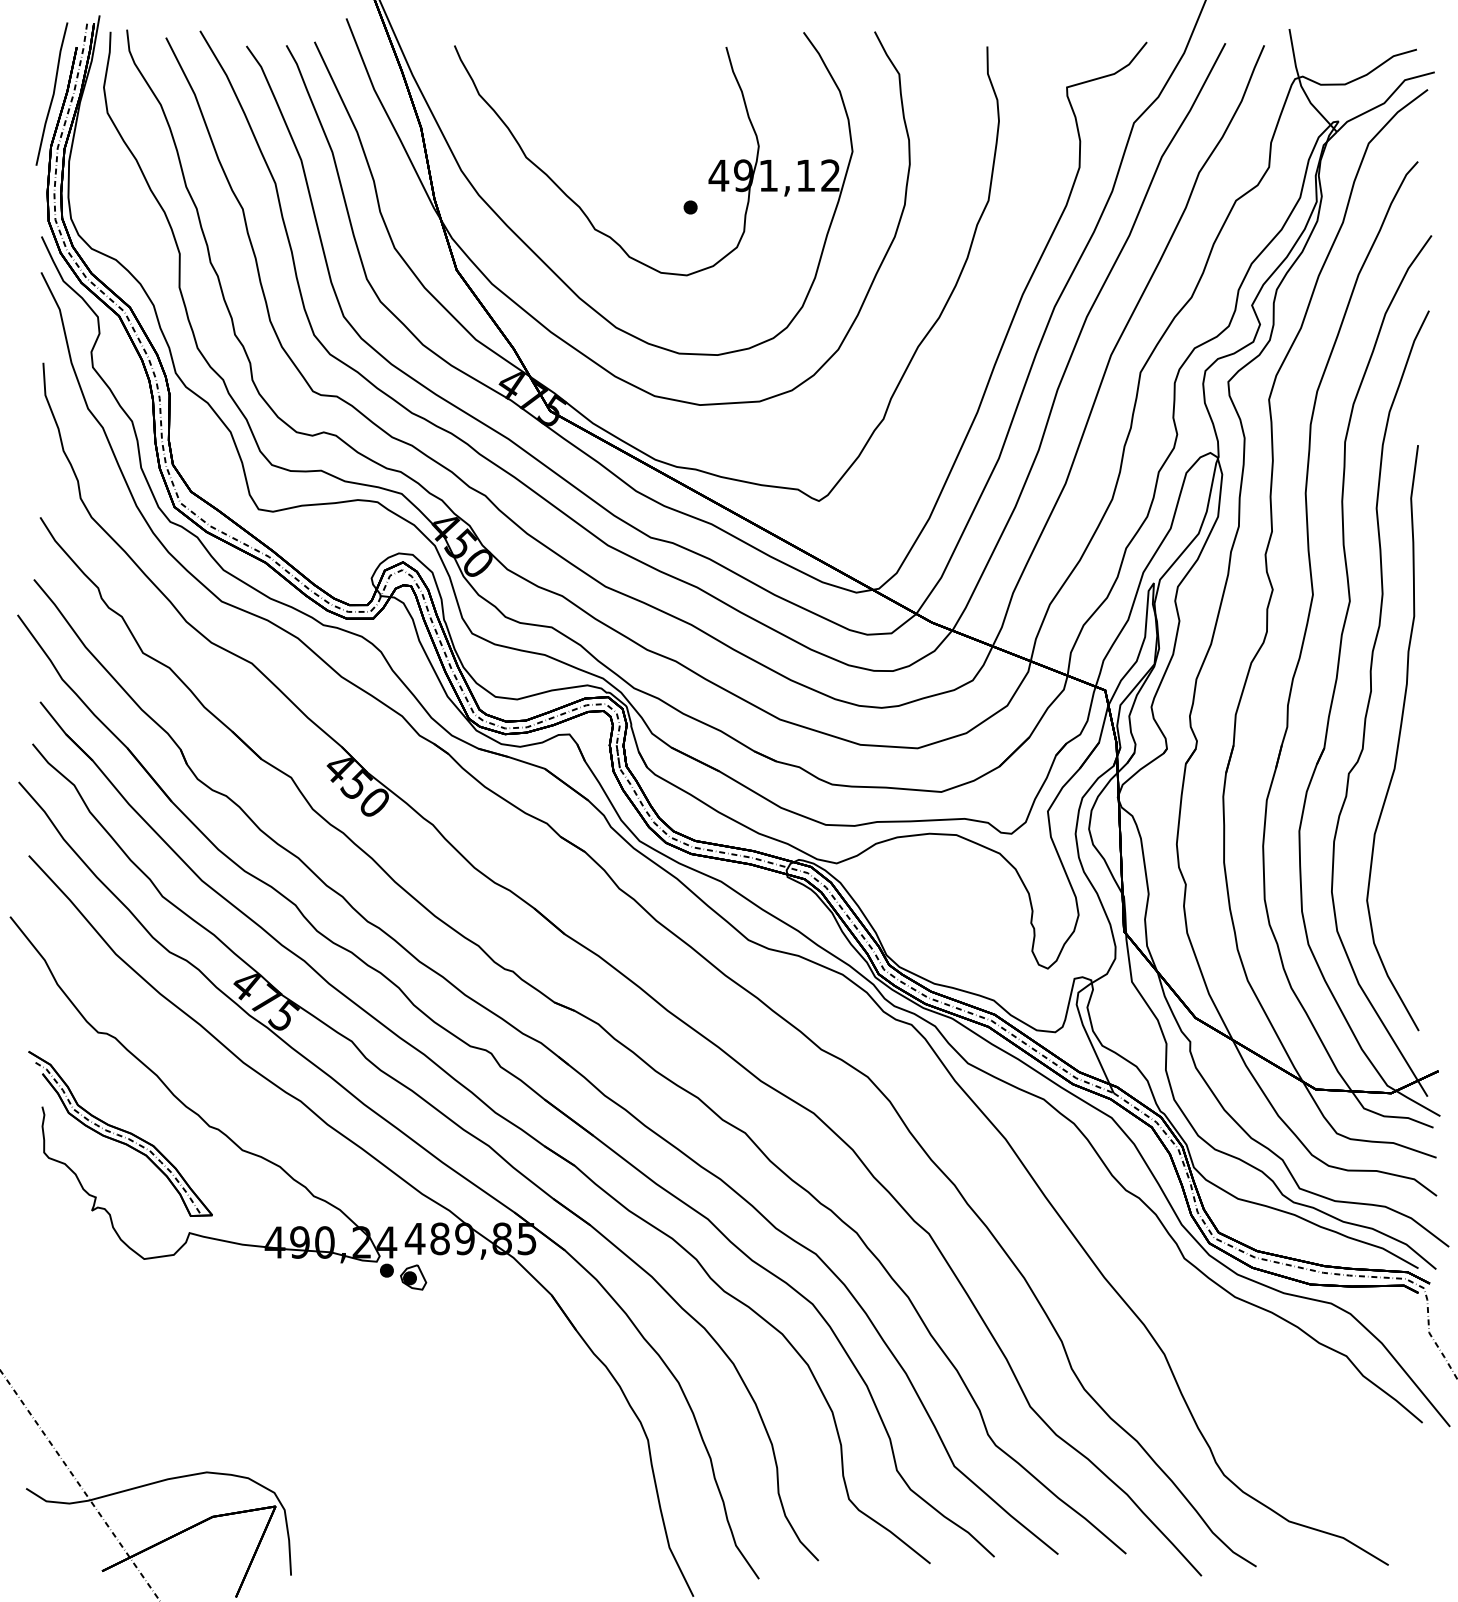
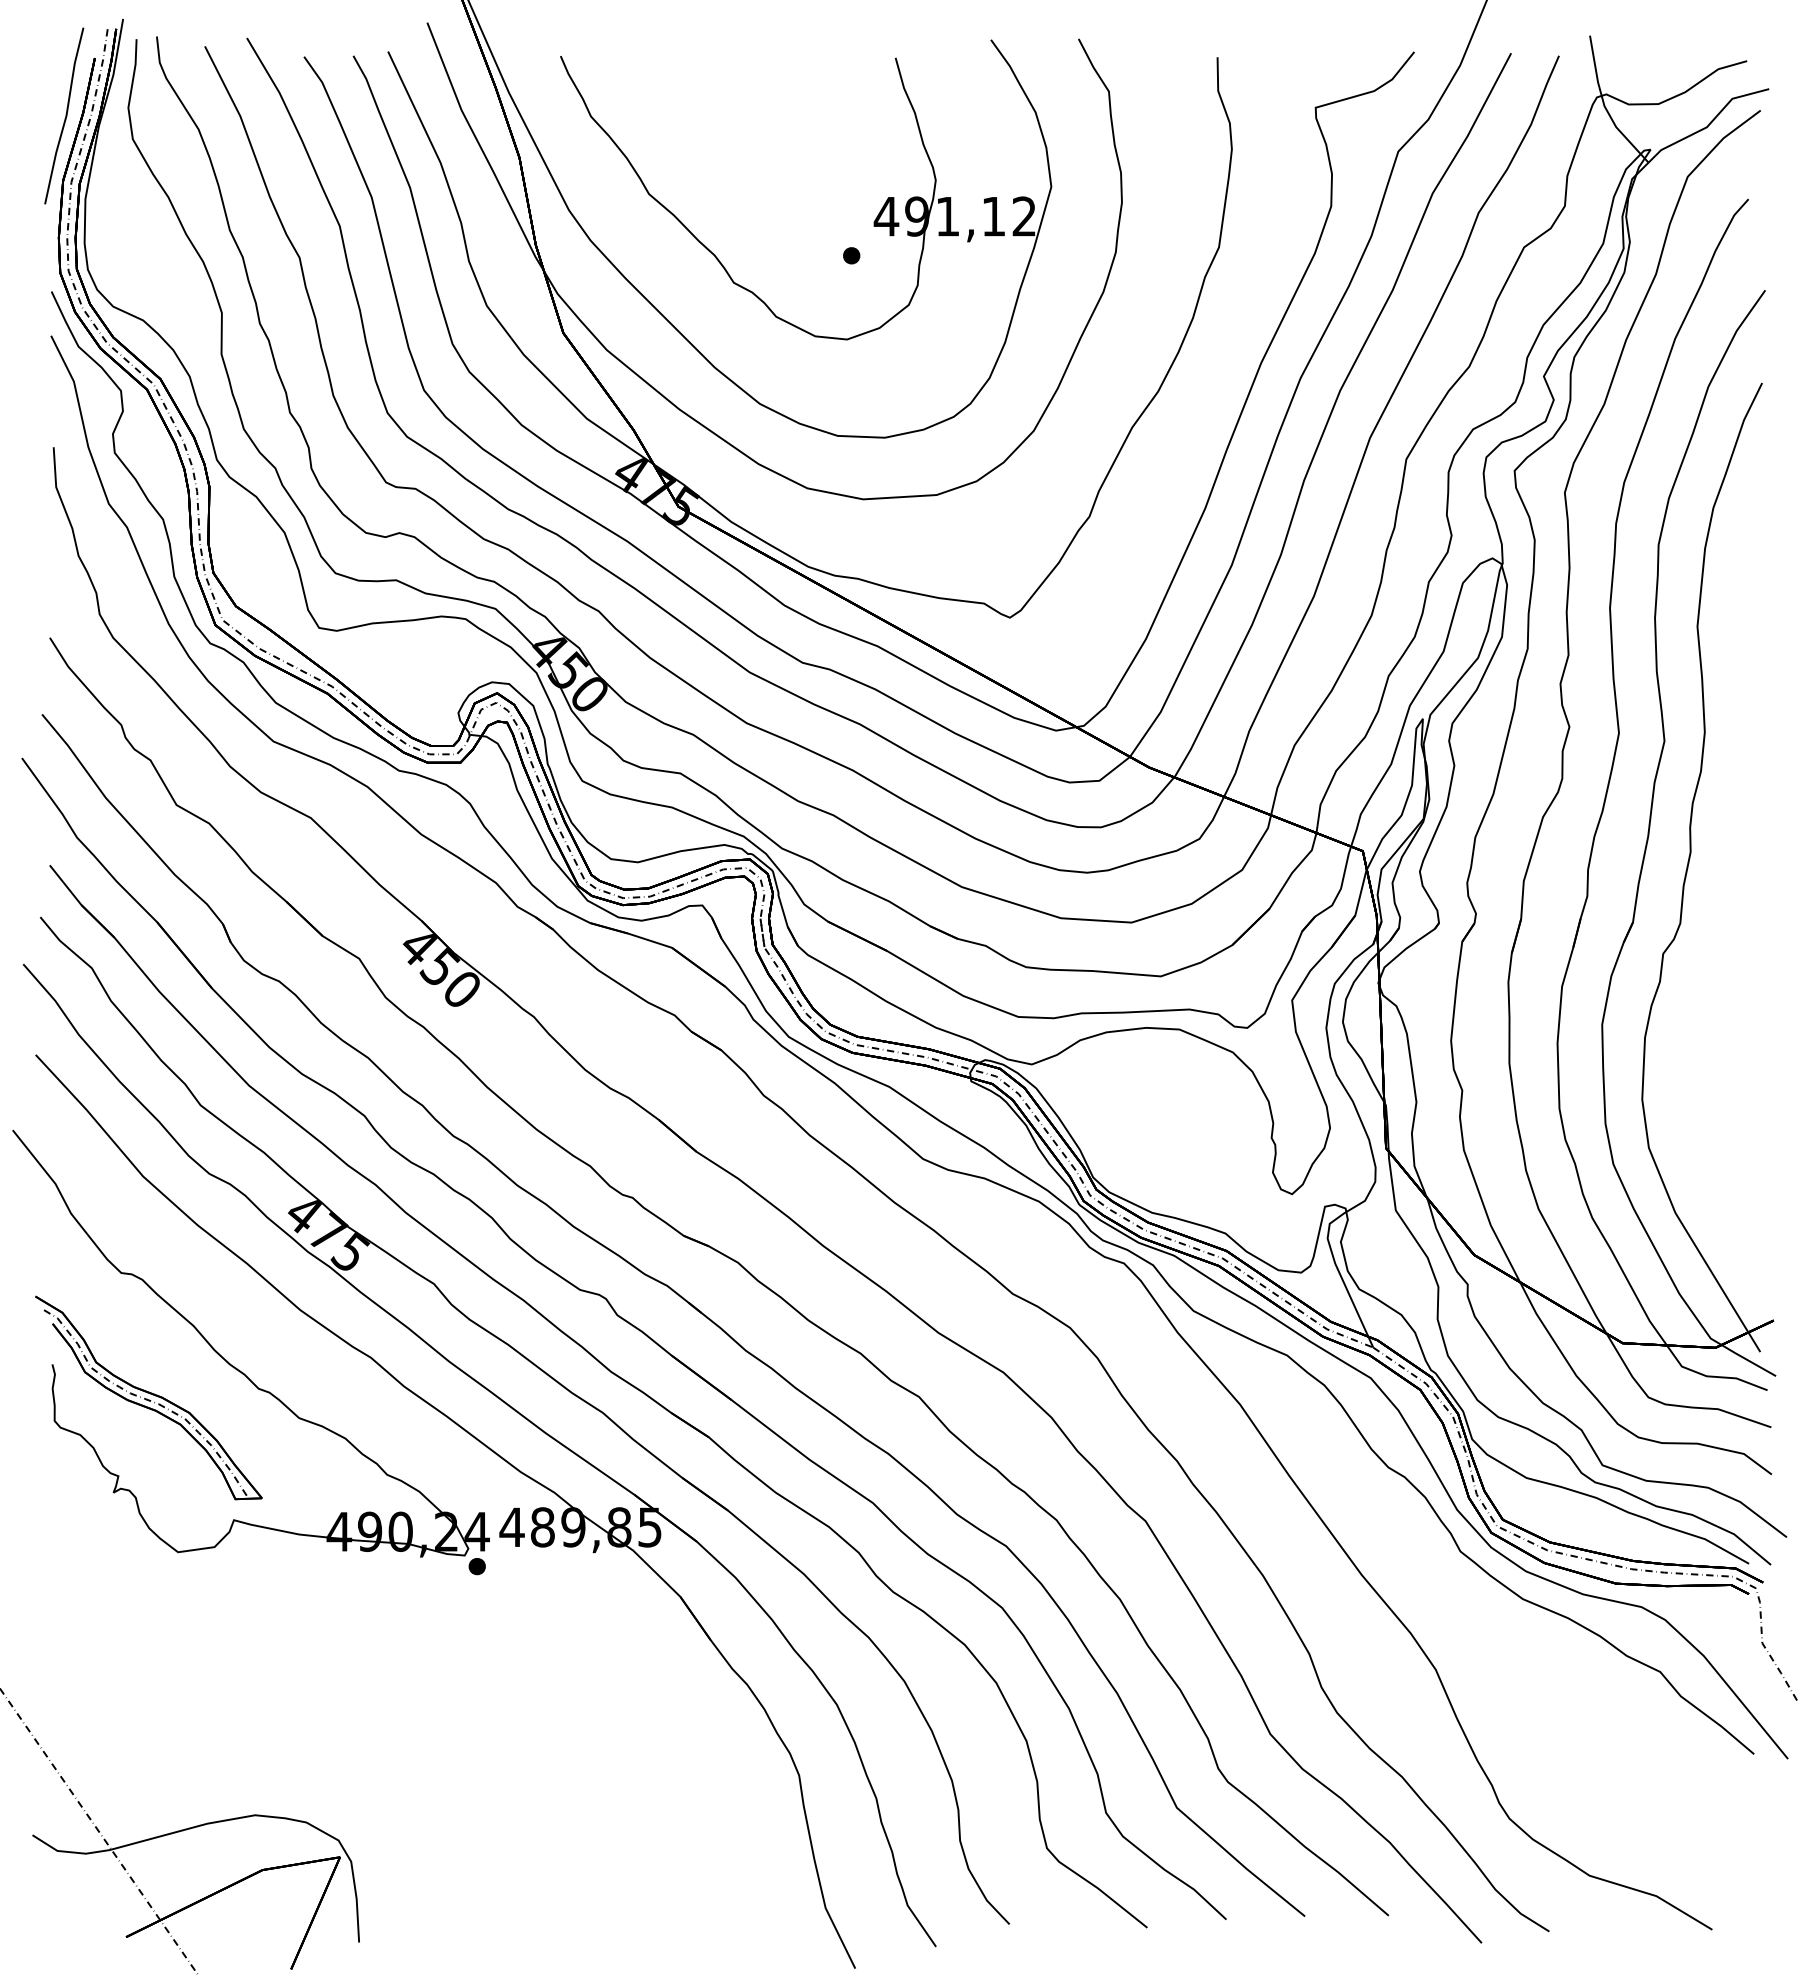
curve: (1398, 737) -> (1724, 909), removed
part: (413, 1277) -> (509, 1574), removed

